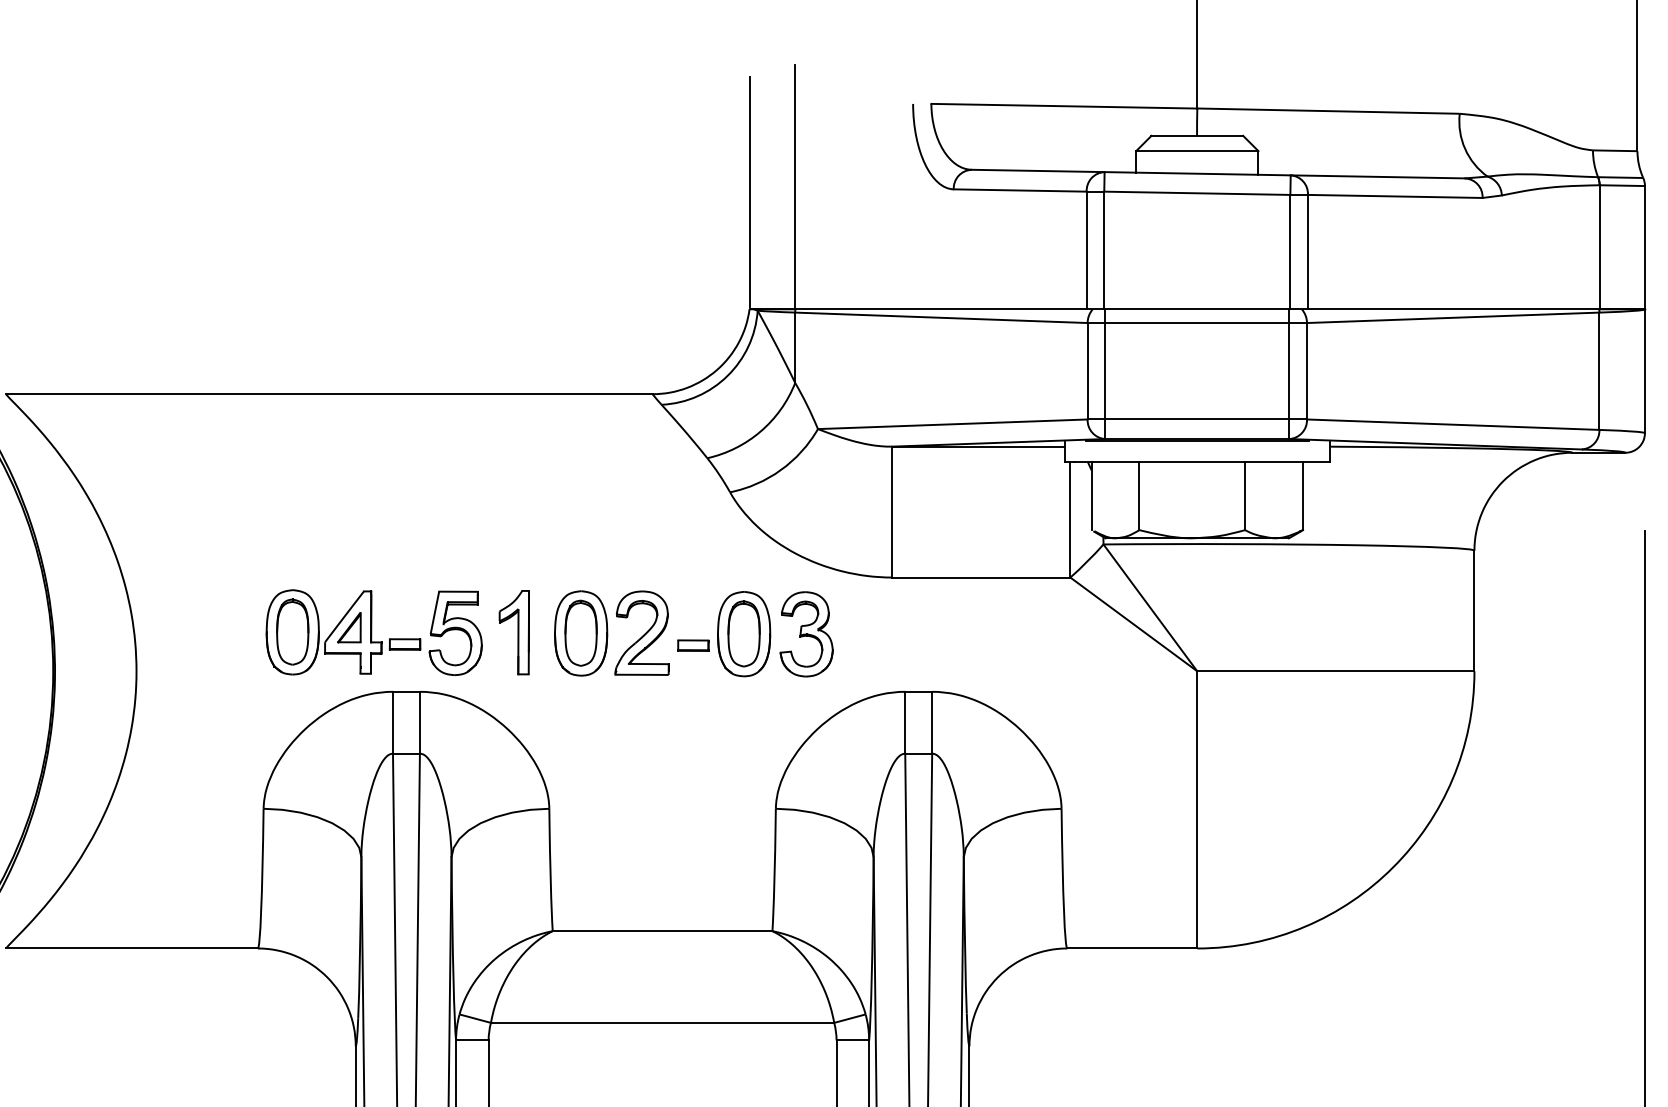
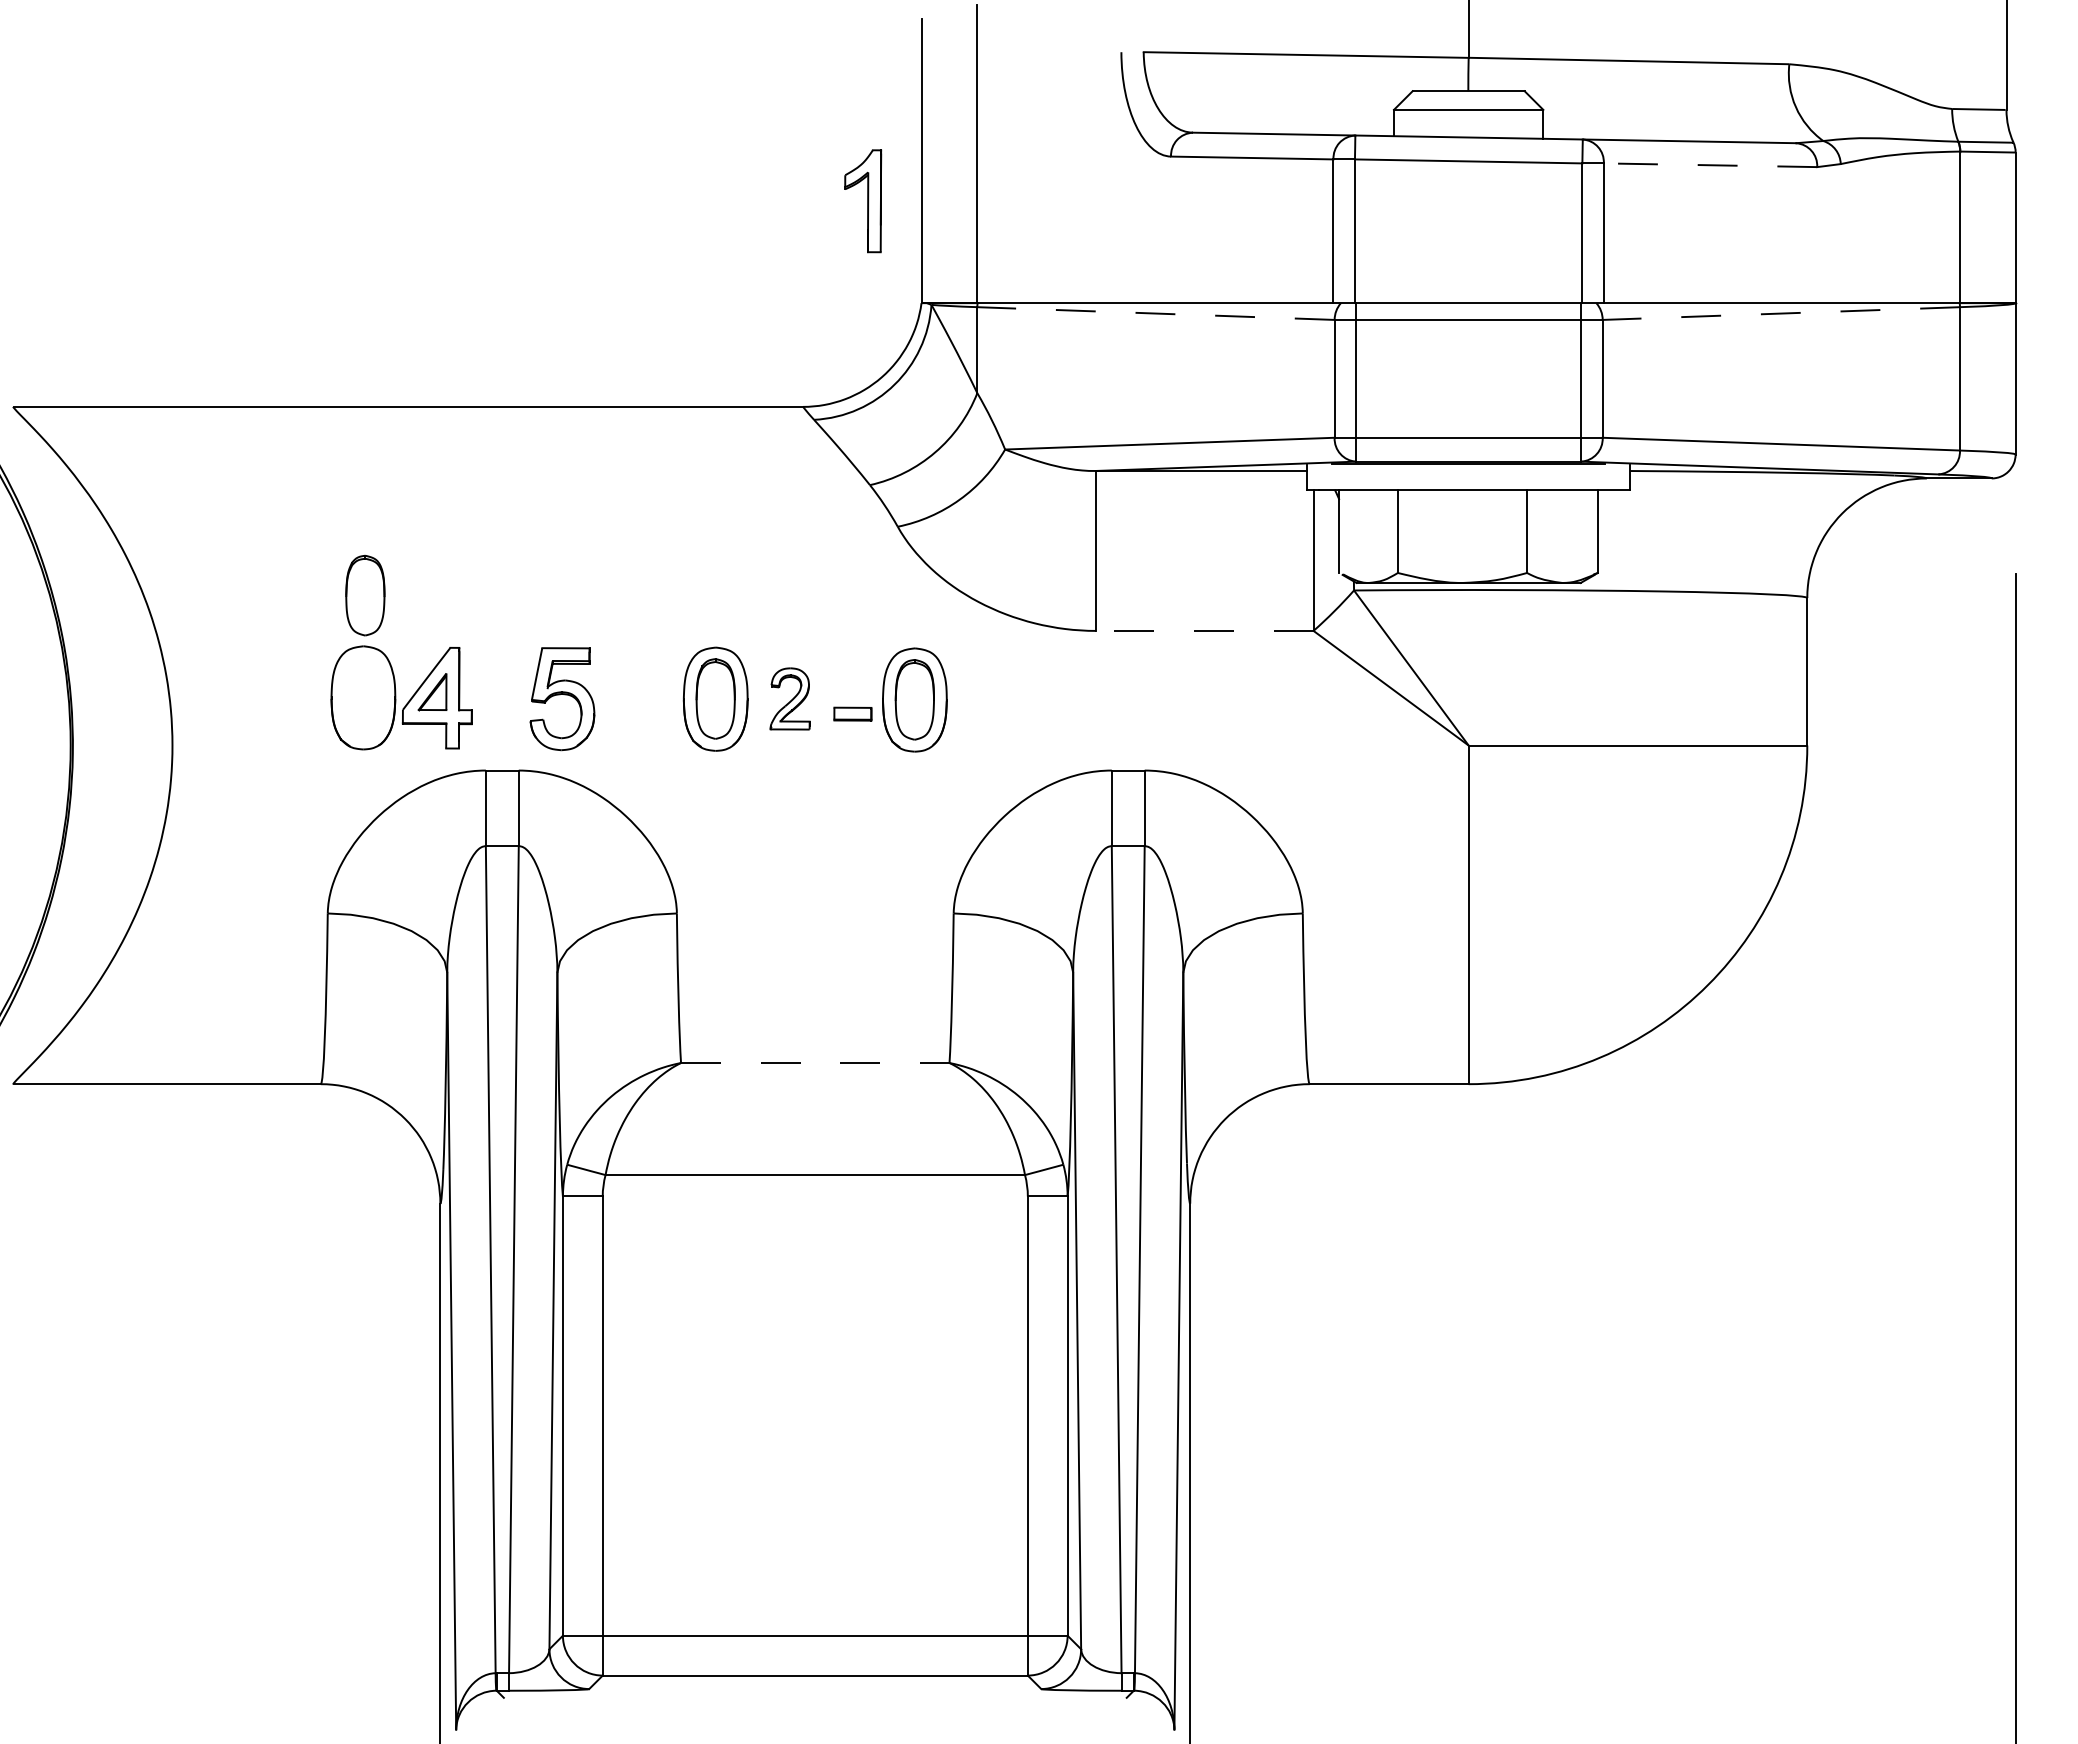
line: (1395, 196) -> (1710, 165), solid -> dashed
line: (941, 317) -> (1155, 313), solid -> dashed
line: (1453, 317) -> (1781, 313), solid -> dashed
line: (981, 577) -> (1204, 630), solid -> dashed
part: (292, 632) -> (365, 595), moved
part: (514, 632) -> (863, 201), moved
part: (641, 632) -> (789, 698), size x0.6
part: (806, 633) -> (991, 699), removed
part: (404, 644) -> (500, 712), removed
line: (662, 931) -> (815, 1063), solid -> dashed

